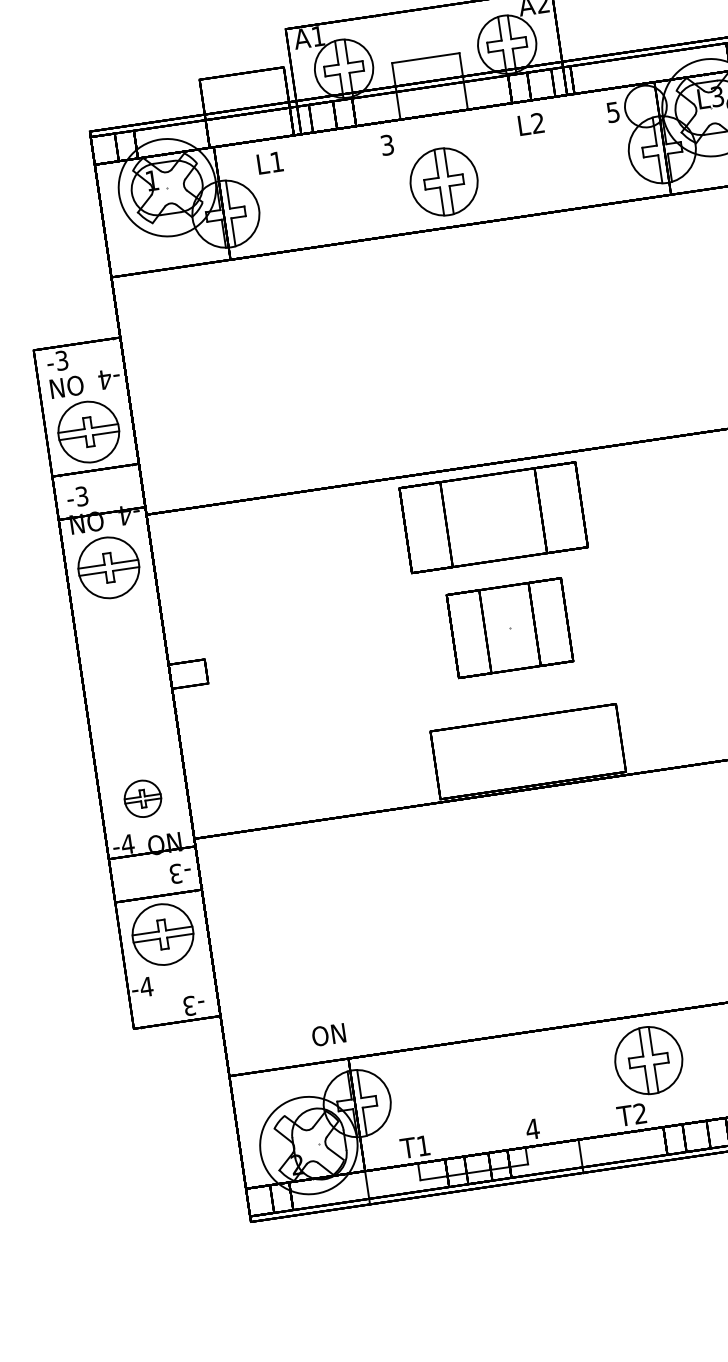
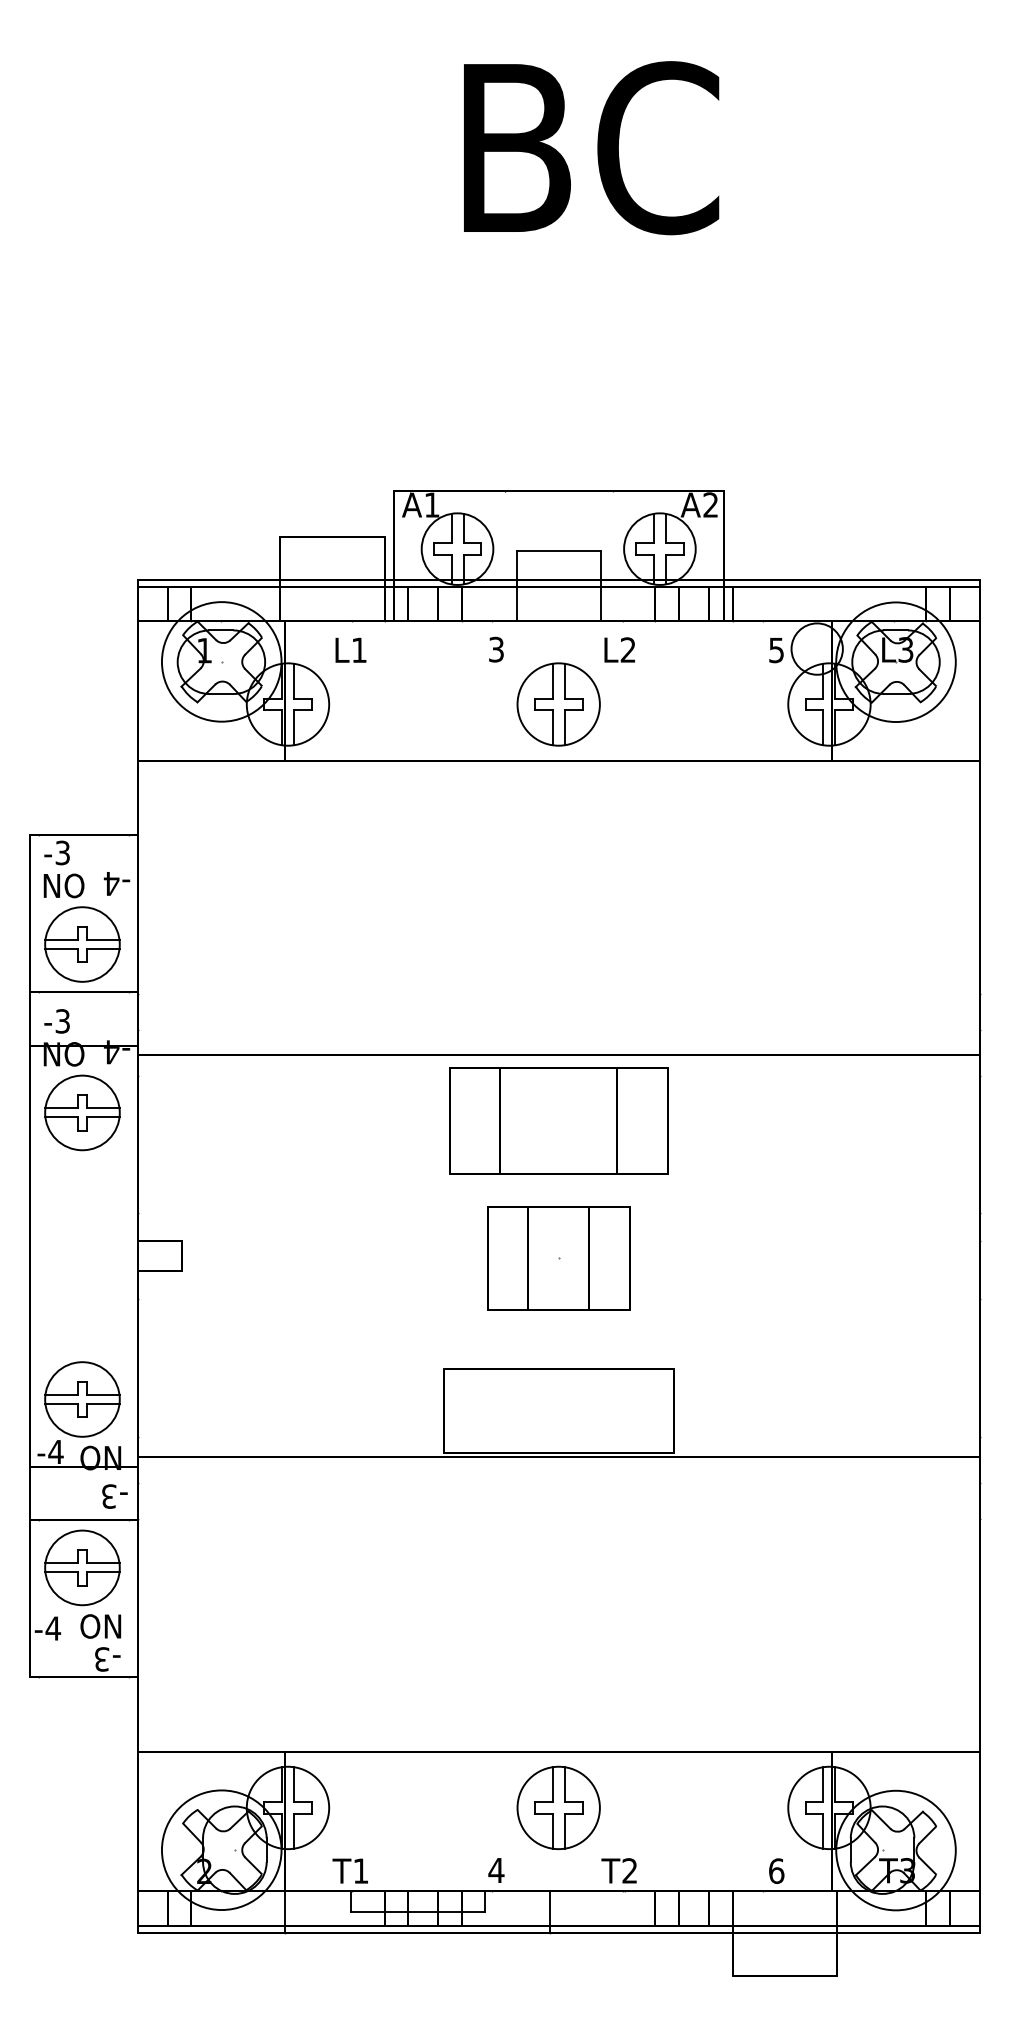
text: (530, 123) -> (619, 649), moved
part: (142, 798) -> (82, 1399), size x1.67
text: (328, 1035) -> (100, 1626), moved
part: (648, 1060) -> (558, 1807), moved

